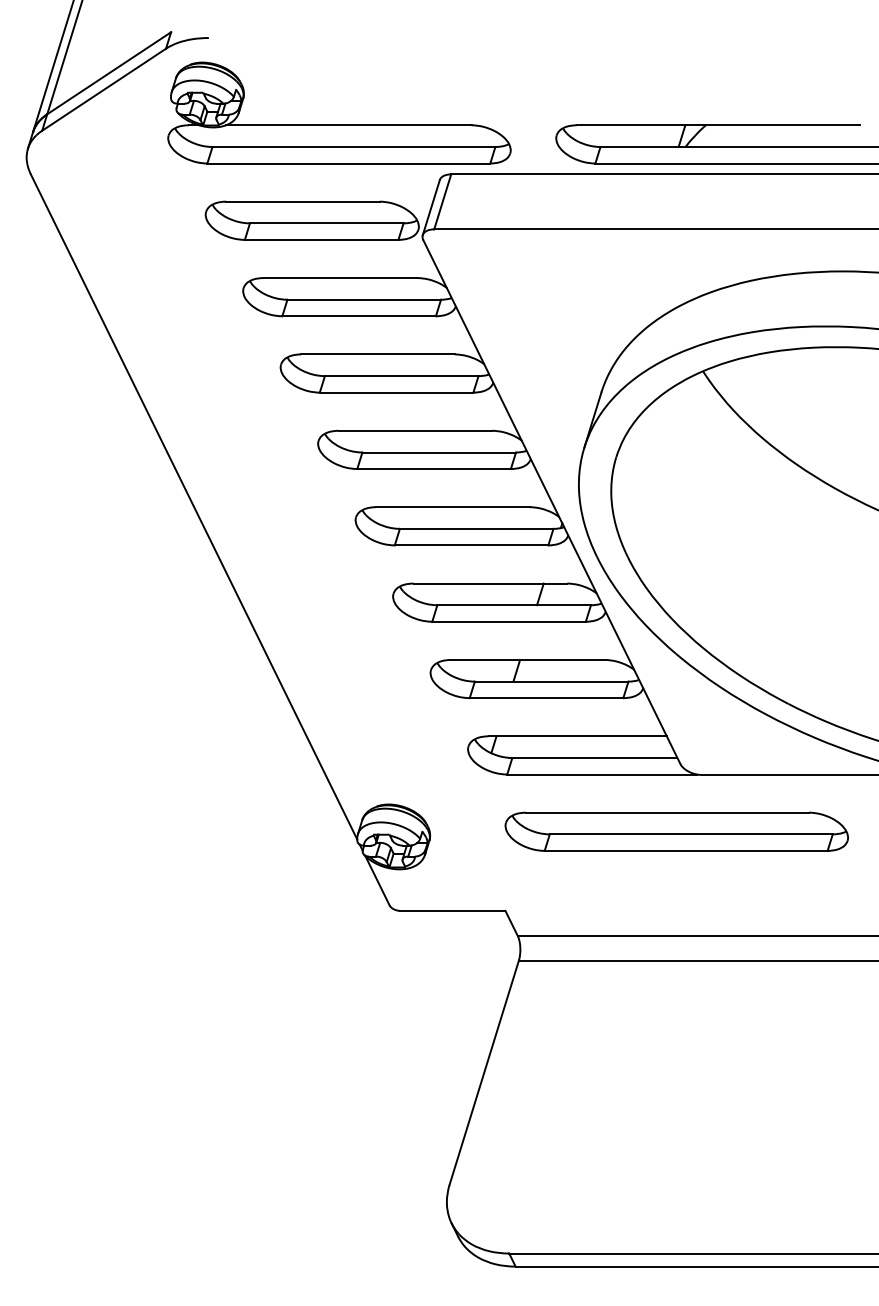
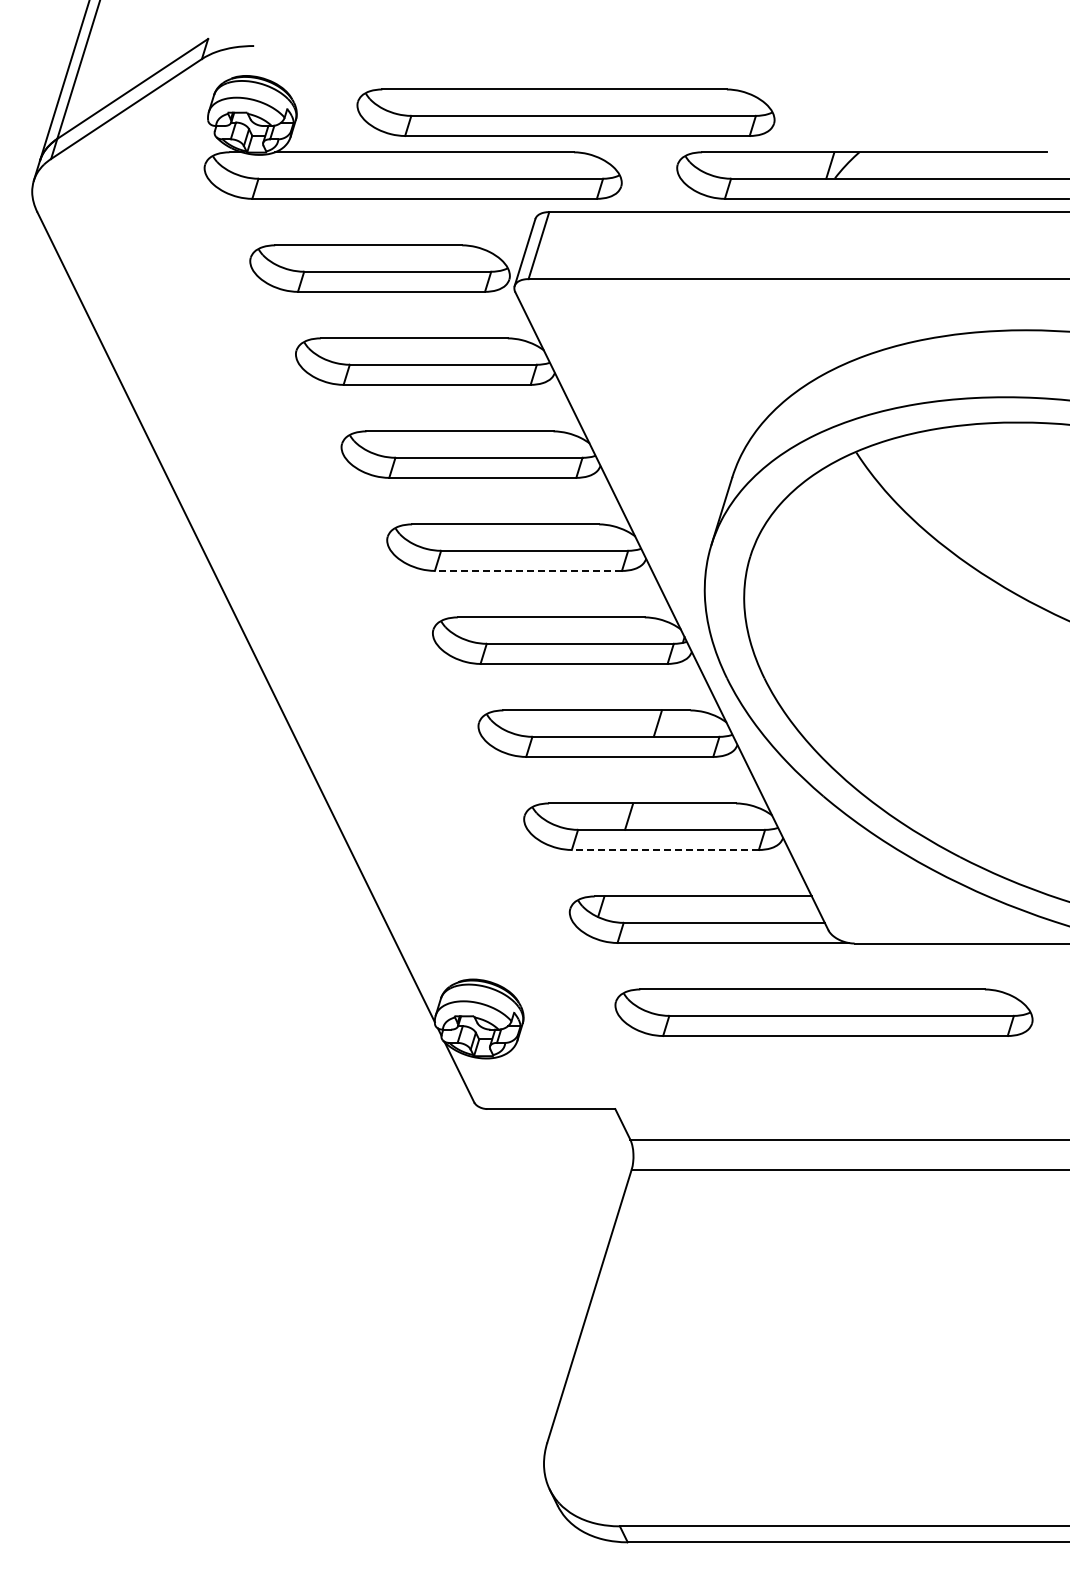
part: (464, 92) -> (565, 112), added
line: (434, 468) -> (528, 570), solid -> dashed
line: (546, 697) -> (665, 849), solid -> dashed

